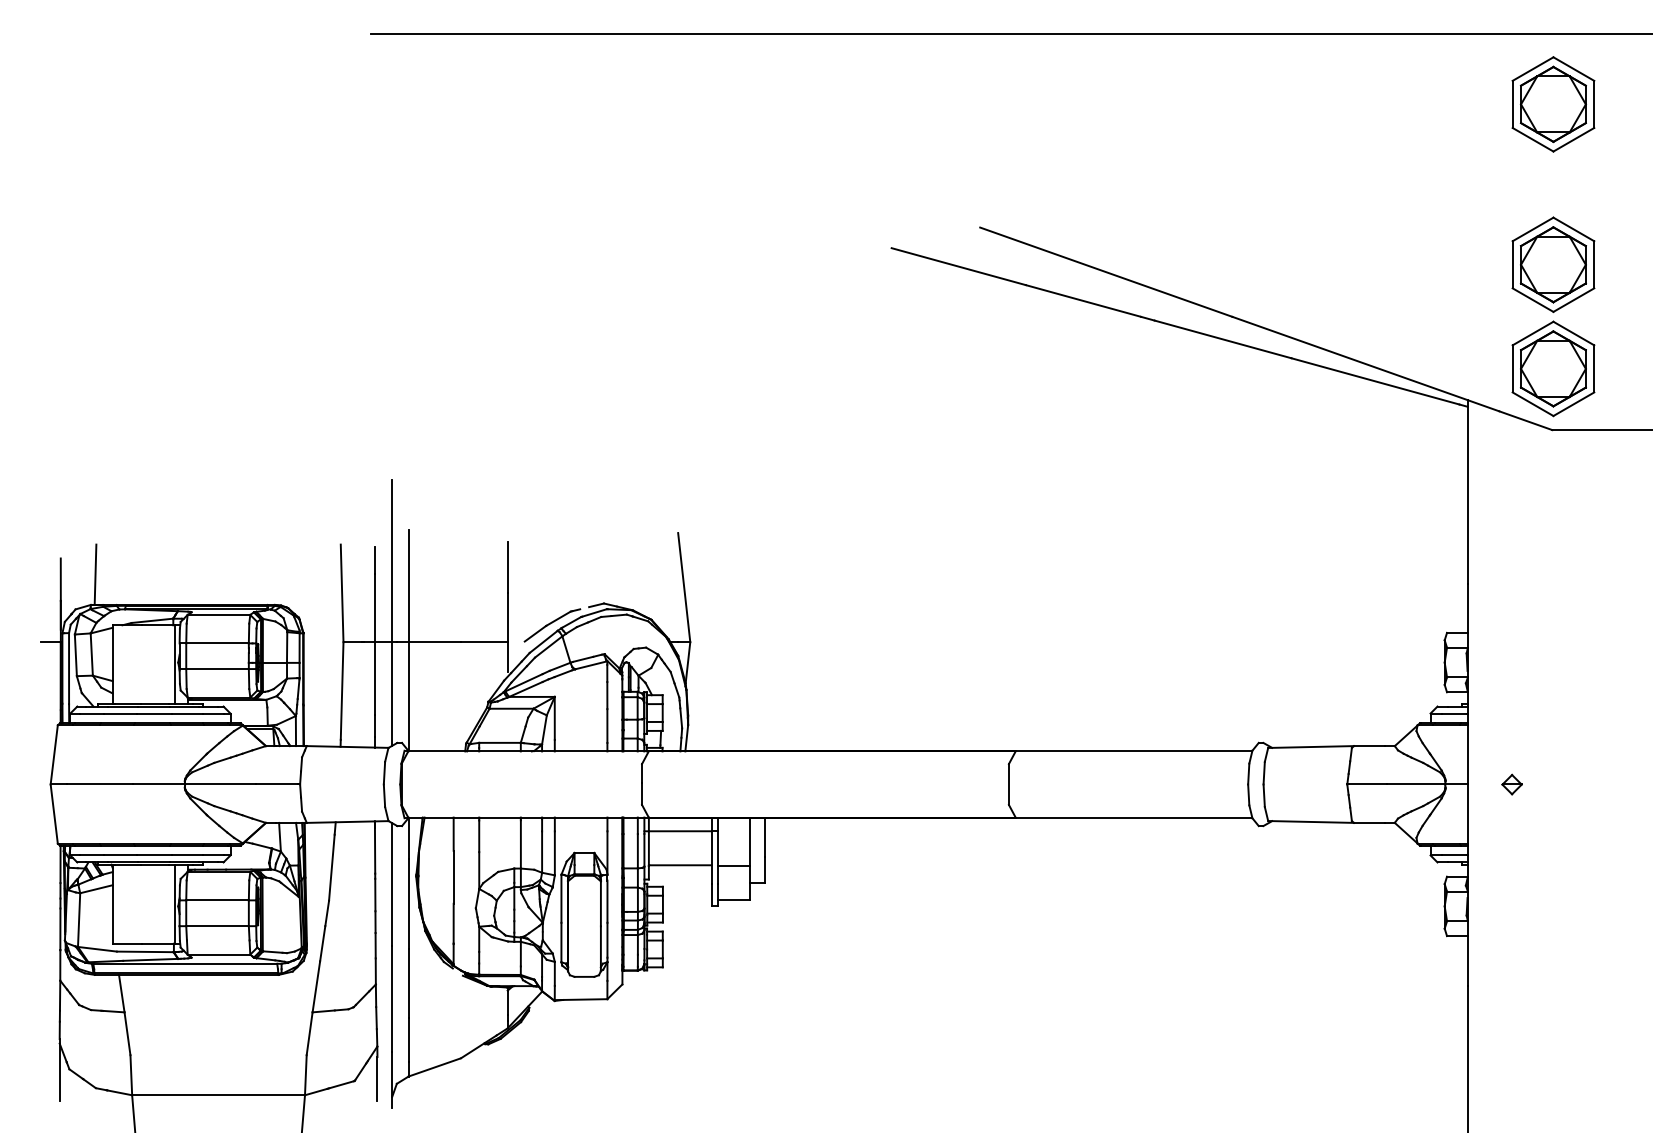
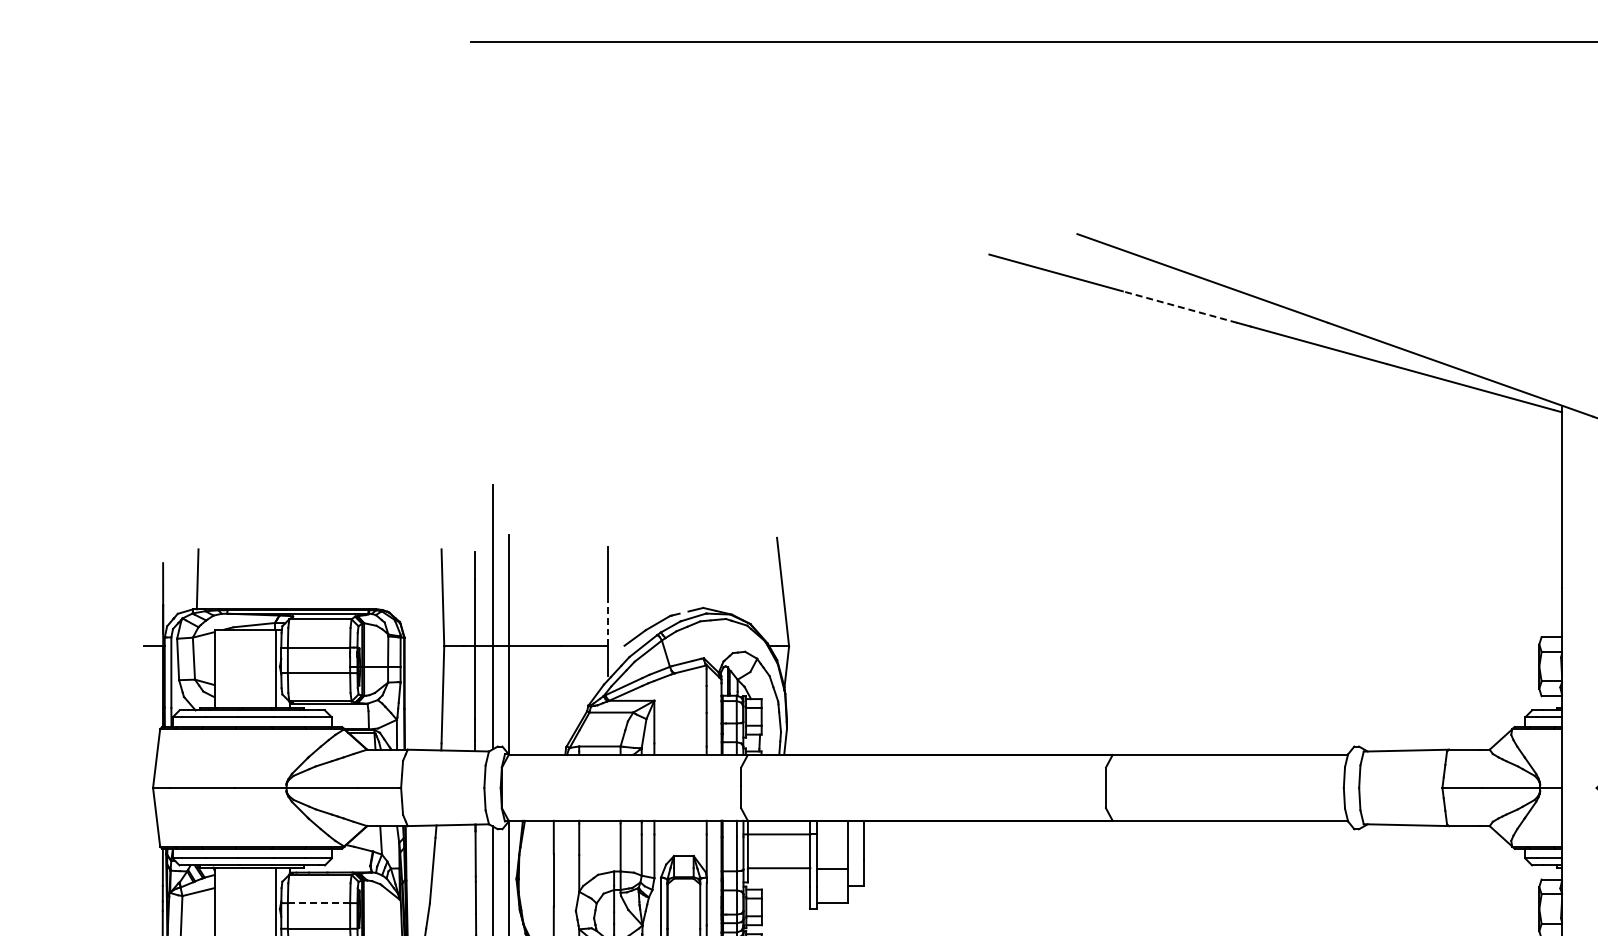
line: (1083, 300) -> (1180, 306), solid -> dashed
line: (507, 617) -> (607, 621), solid -> dashed
line: (217, 900) -> (318, 903), solid -> dashed

